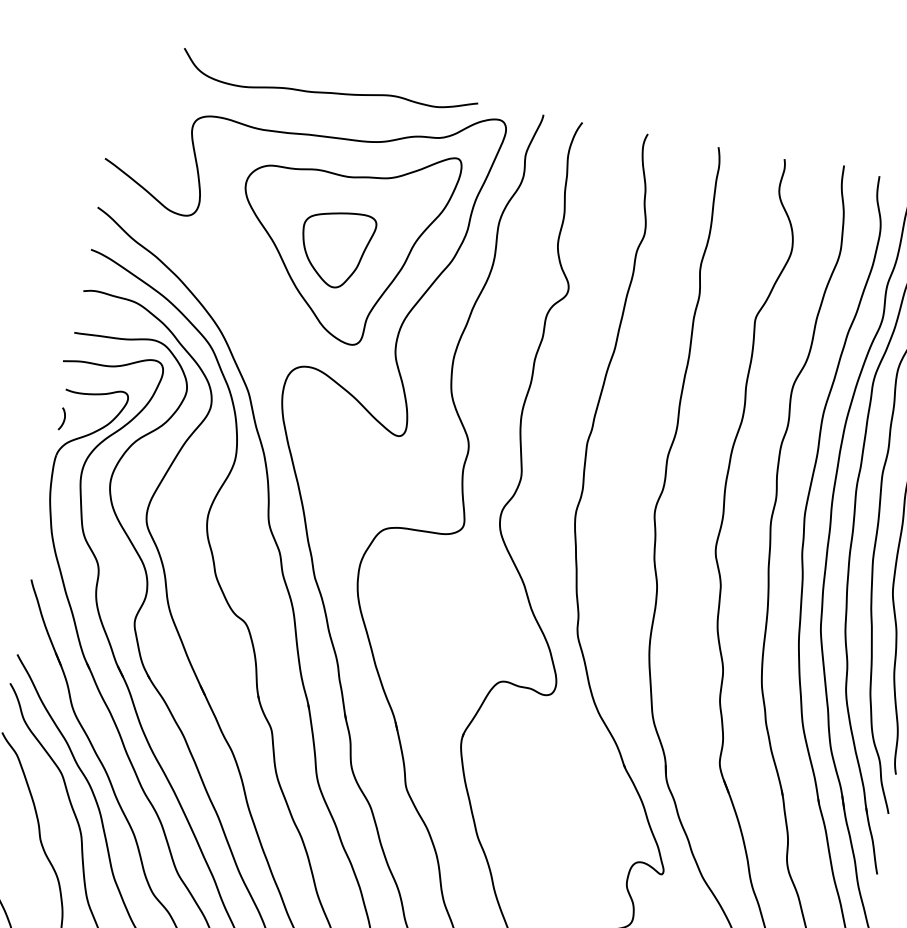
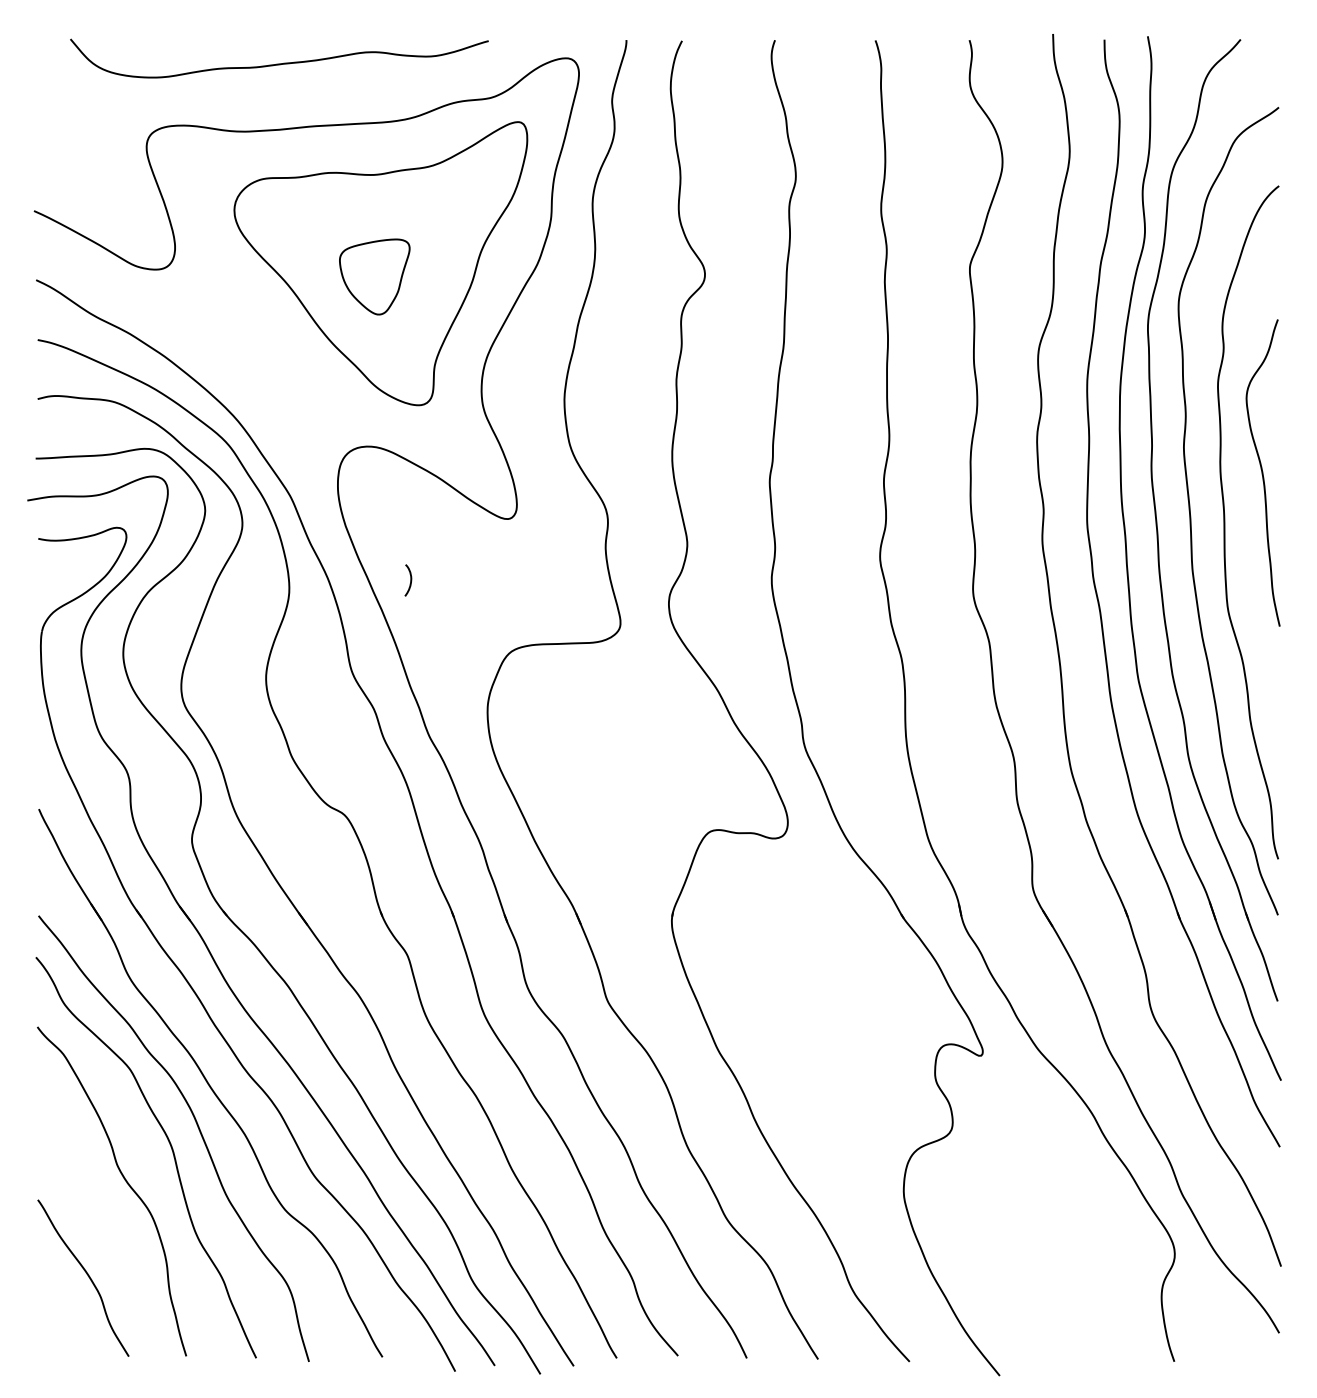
curve: (328, 92) -> (279, 63), moved
part: (335, 248) -> (374, 276), size x0.7
curve: (64, 419) -> (410, 580), moved

